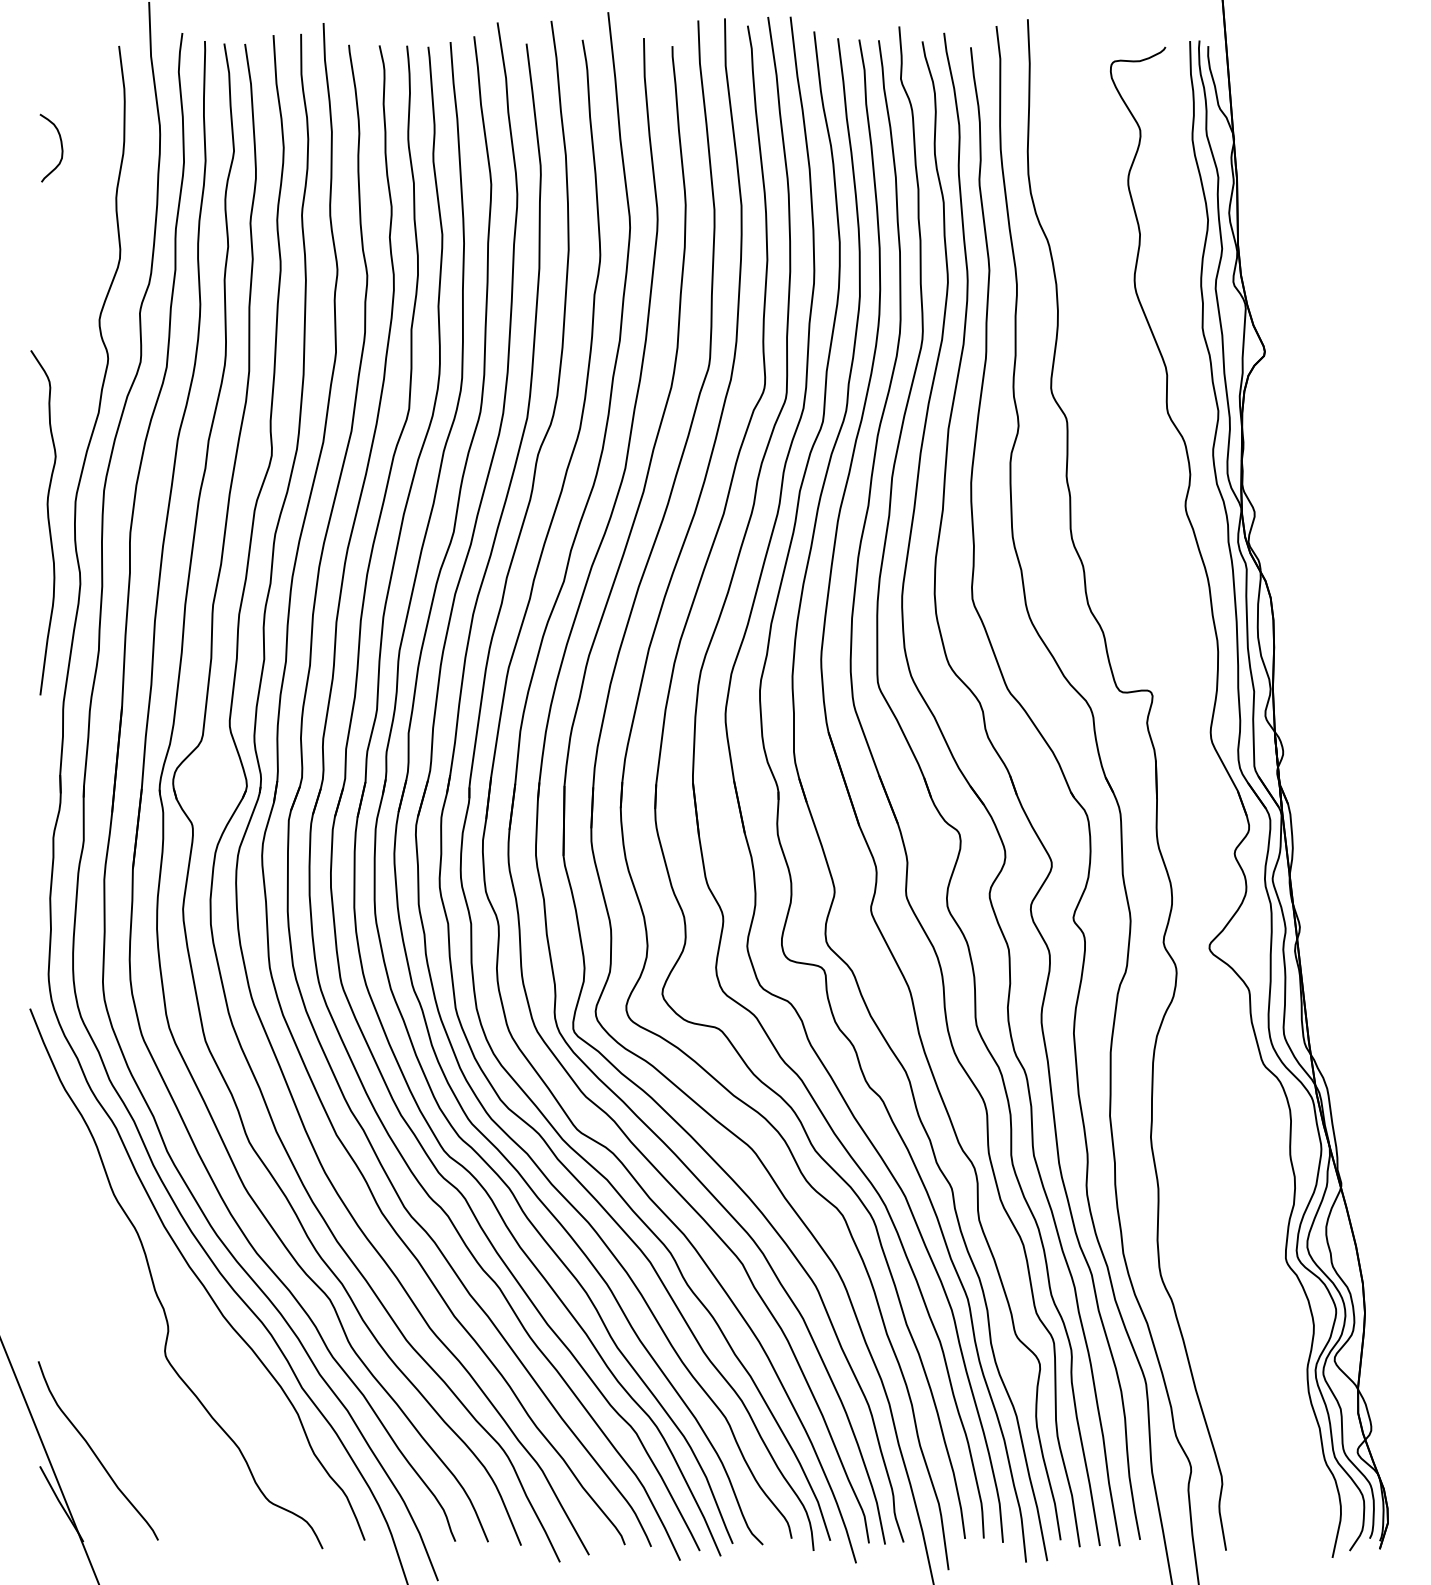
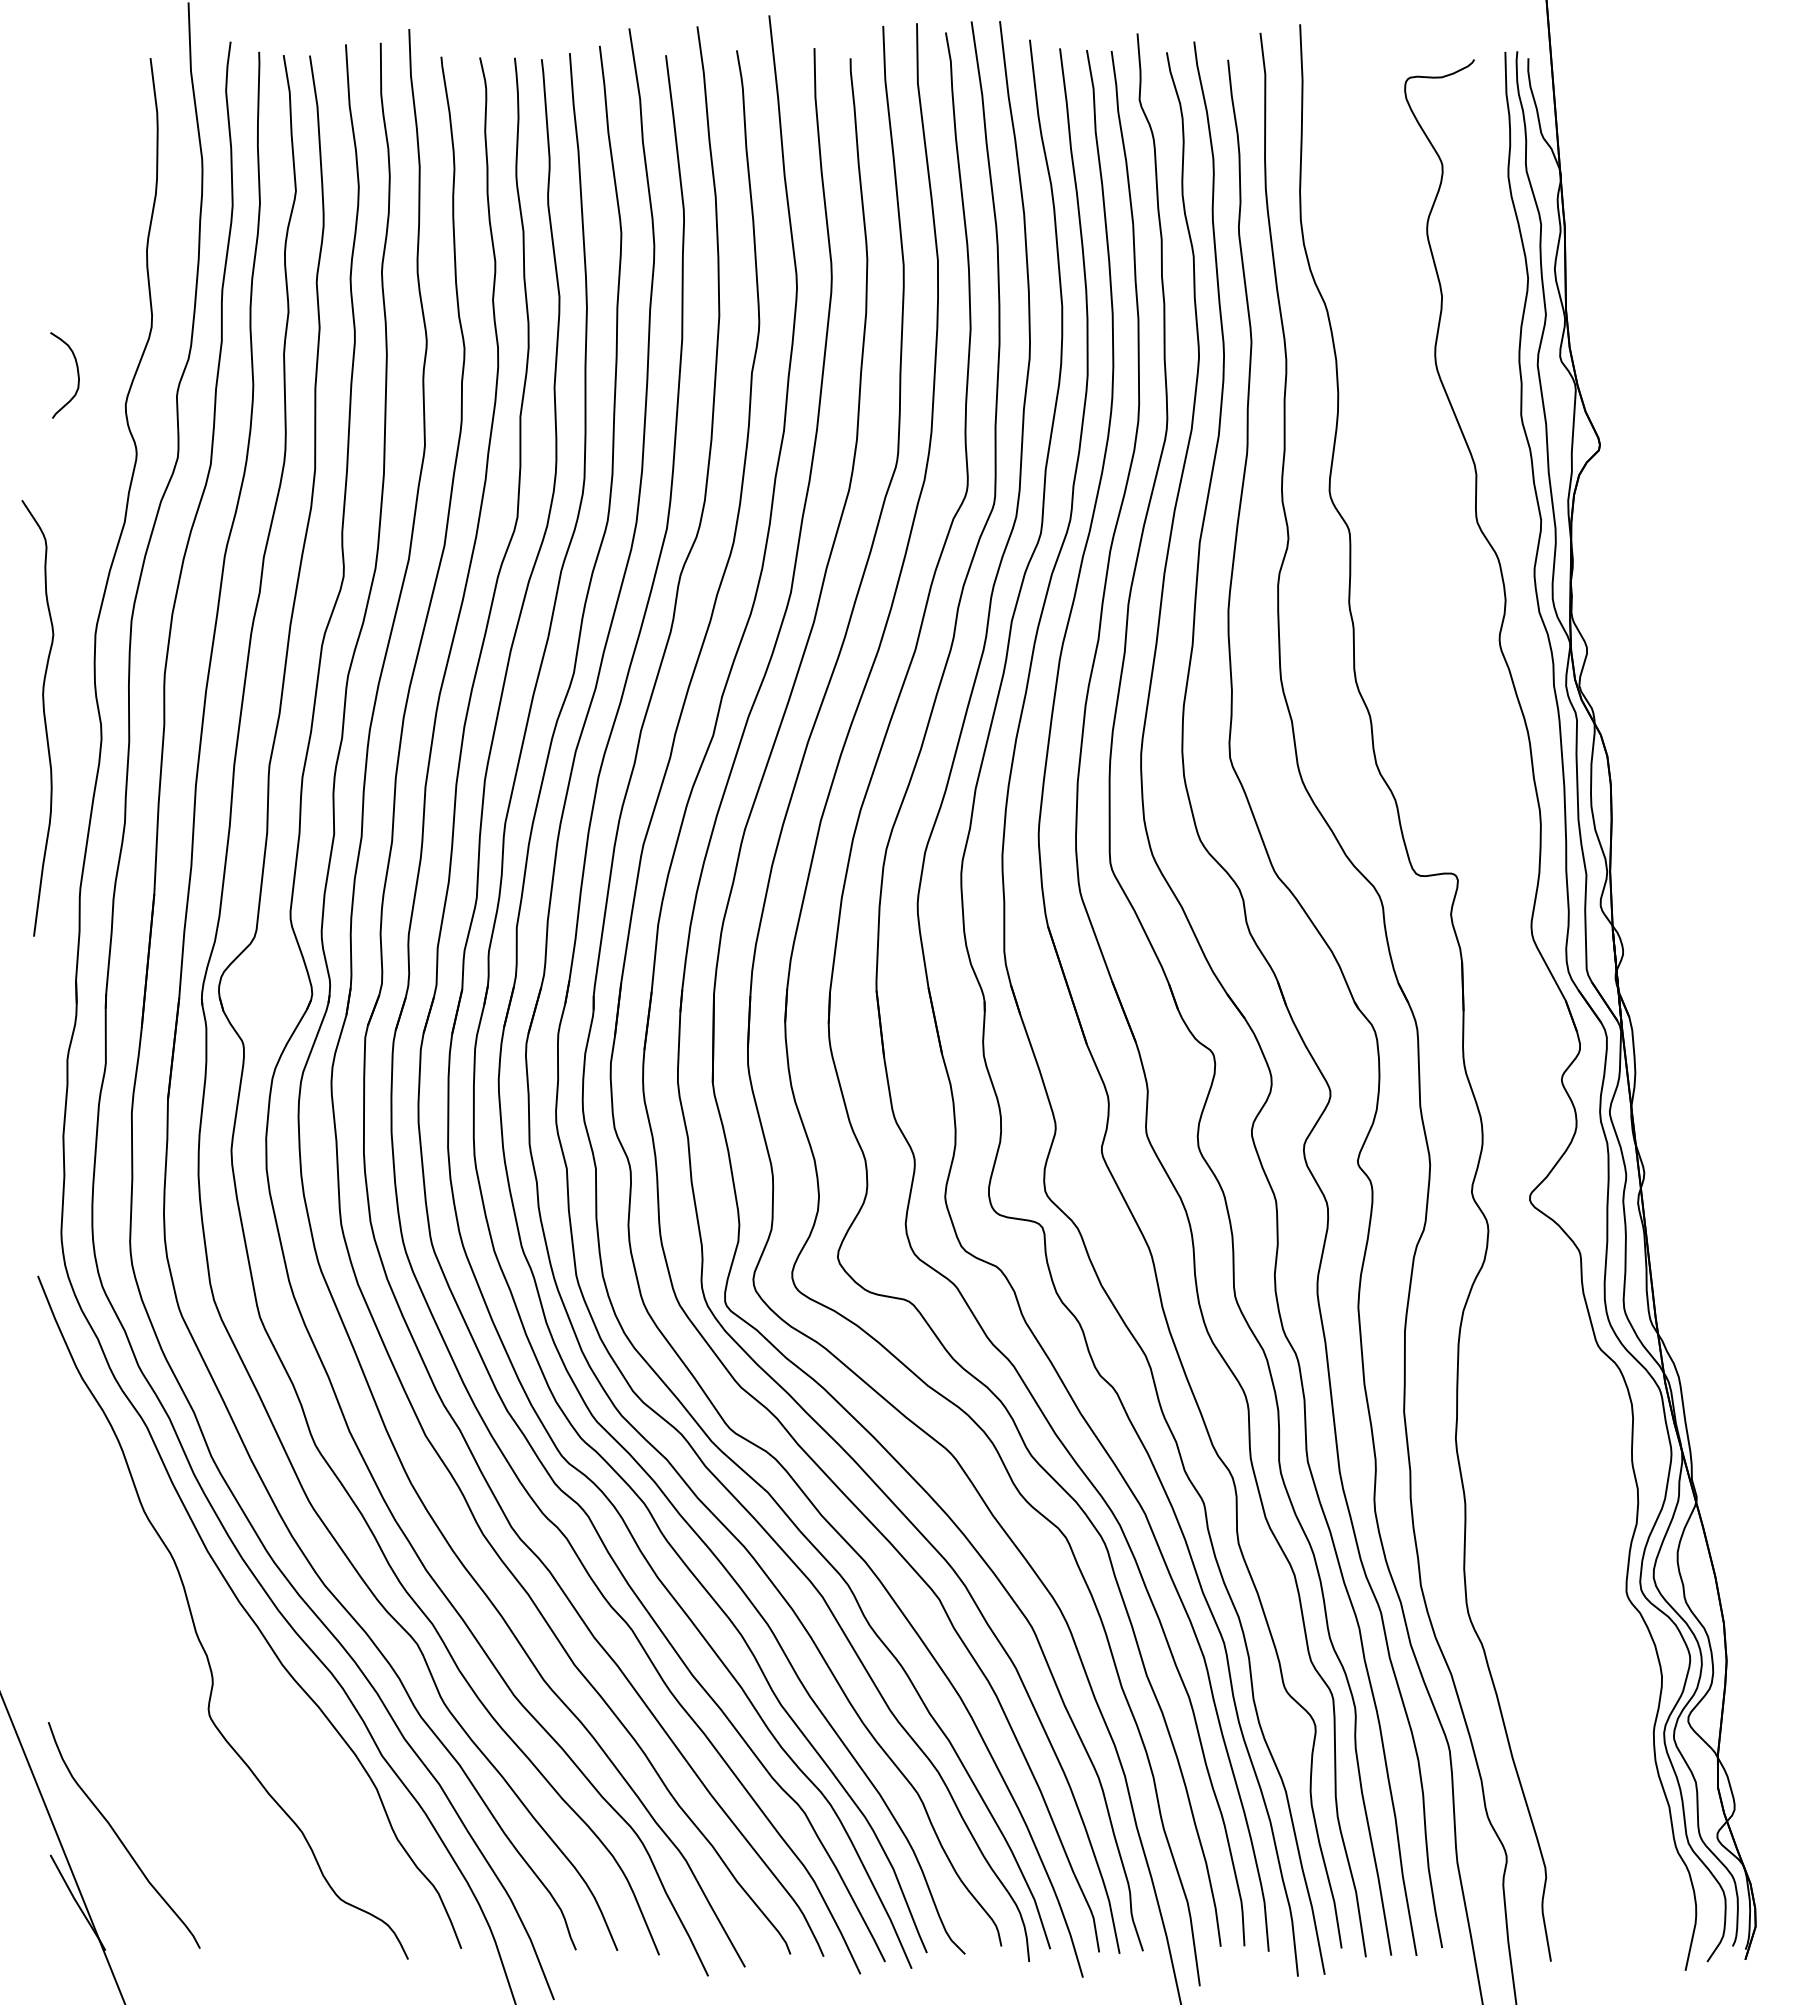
curve: (61, 148) -> (77, 375), moved
curve: (47, 522) -> (43, 717), moved

